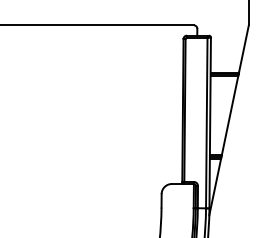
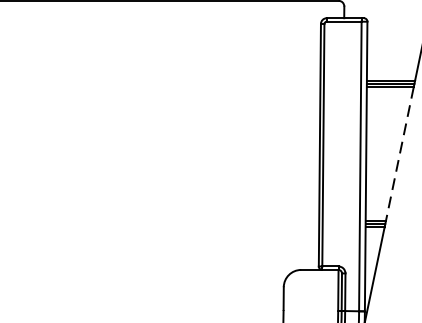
line: (229, 116) -> (398, 155), solid -> dashed

